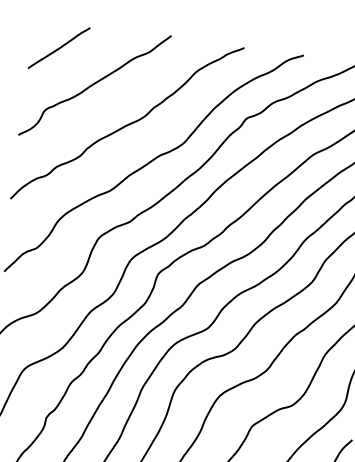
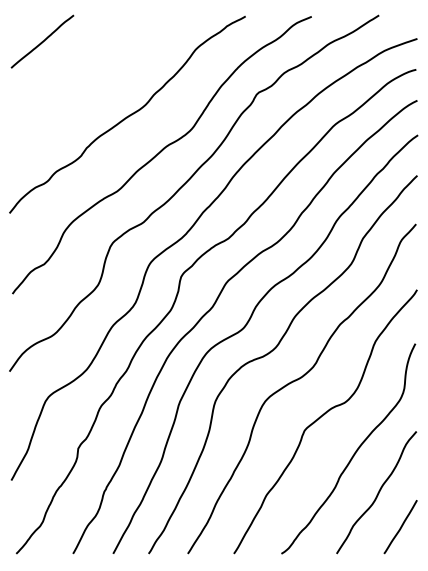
curve: (94, 84) -> (86, 76), removed

